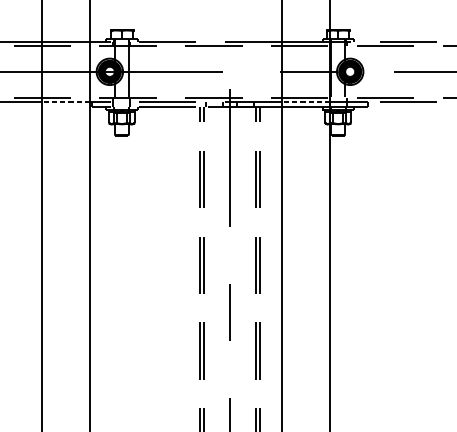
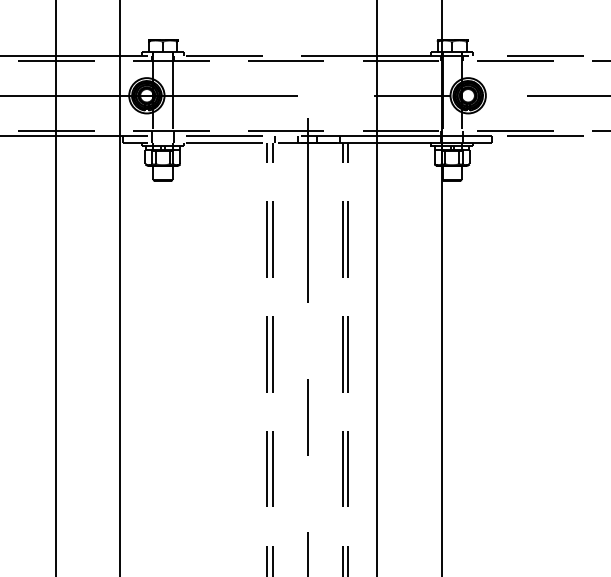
line: (65, 101) -> (87, 135), dashed -> solid
line: (306, 101) -> (409, 135), dashed -> solid

